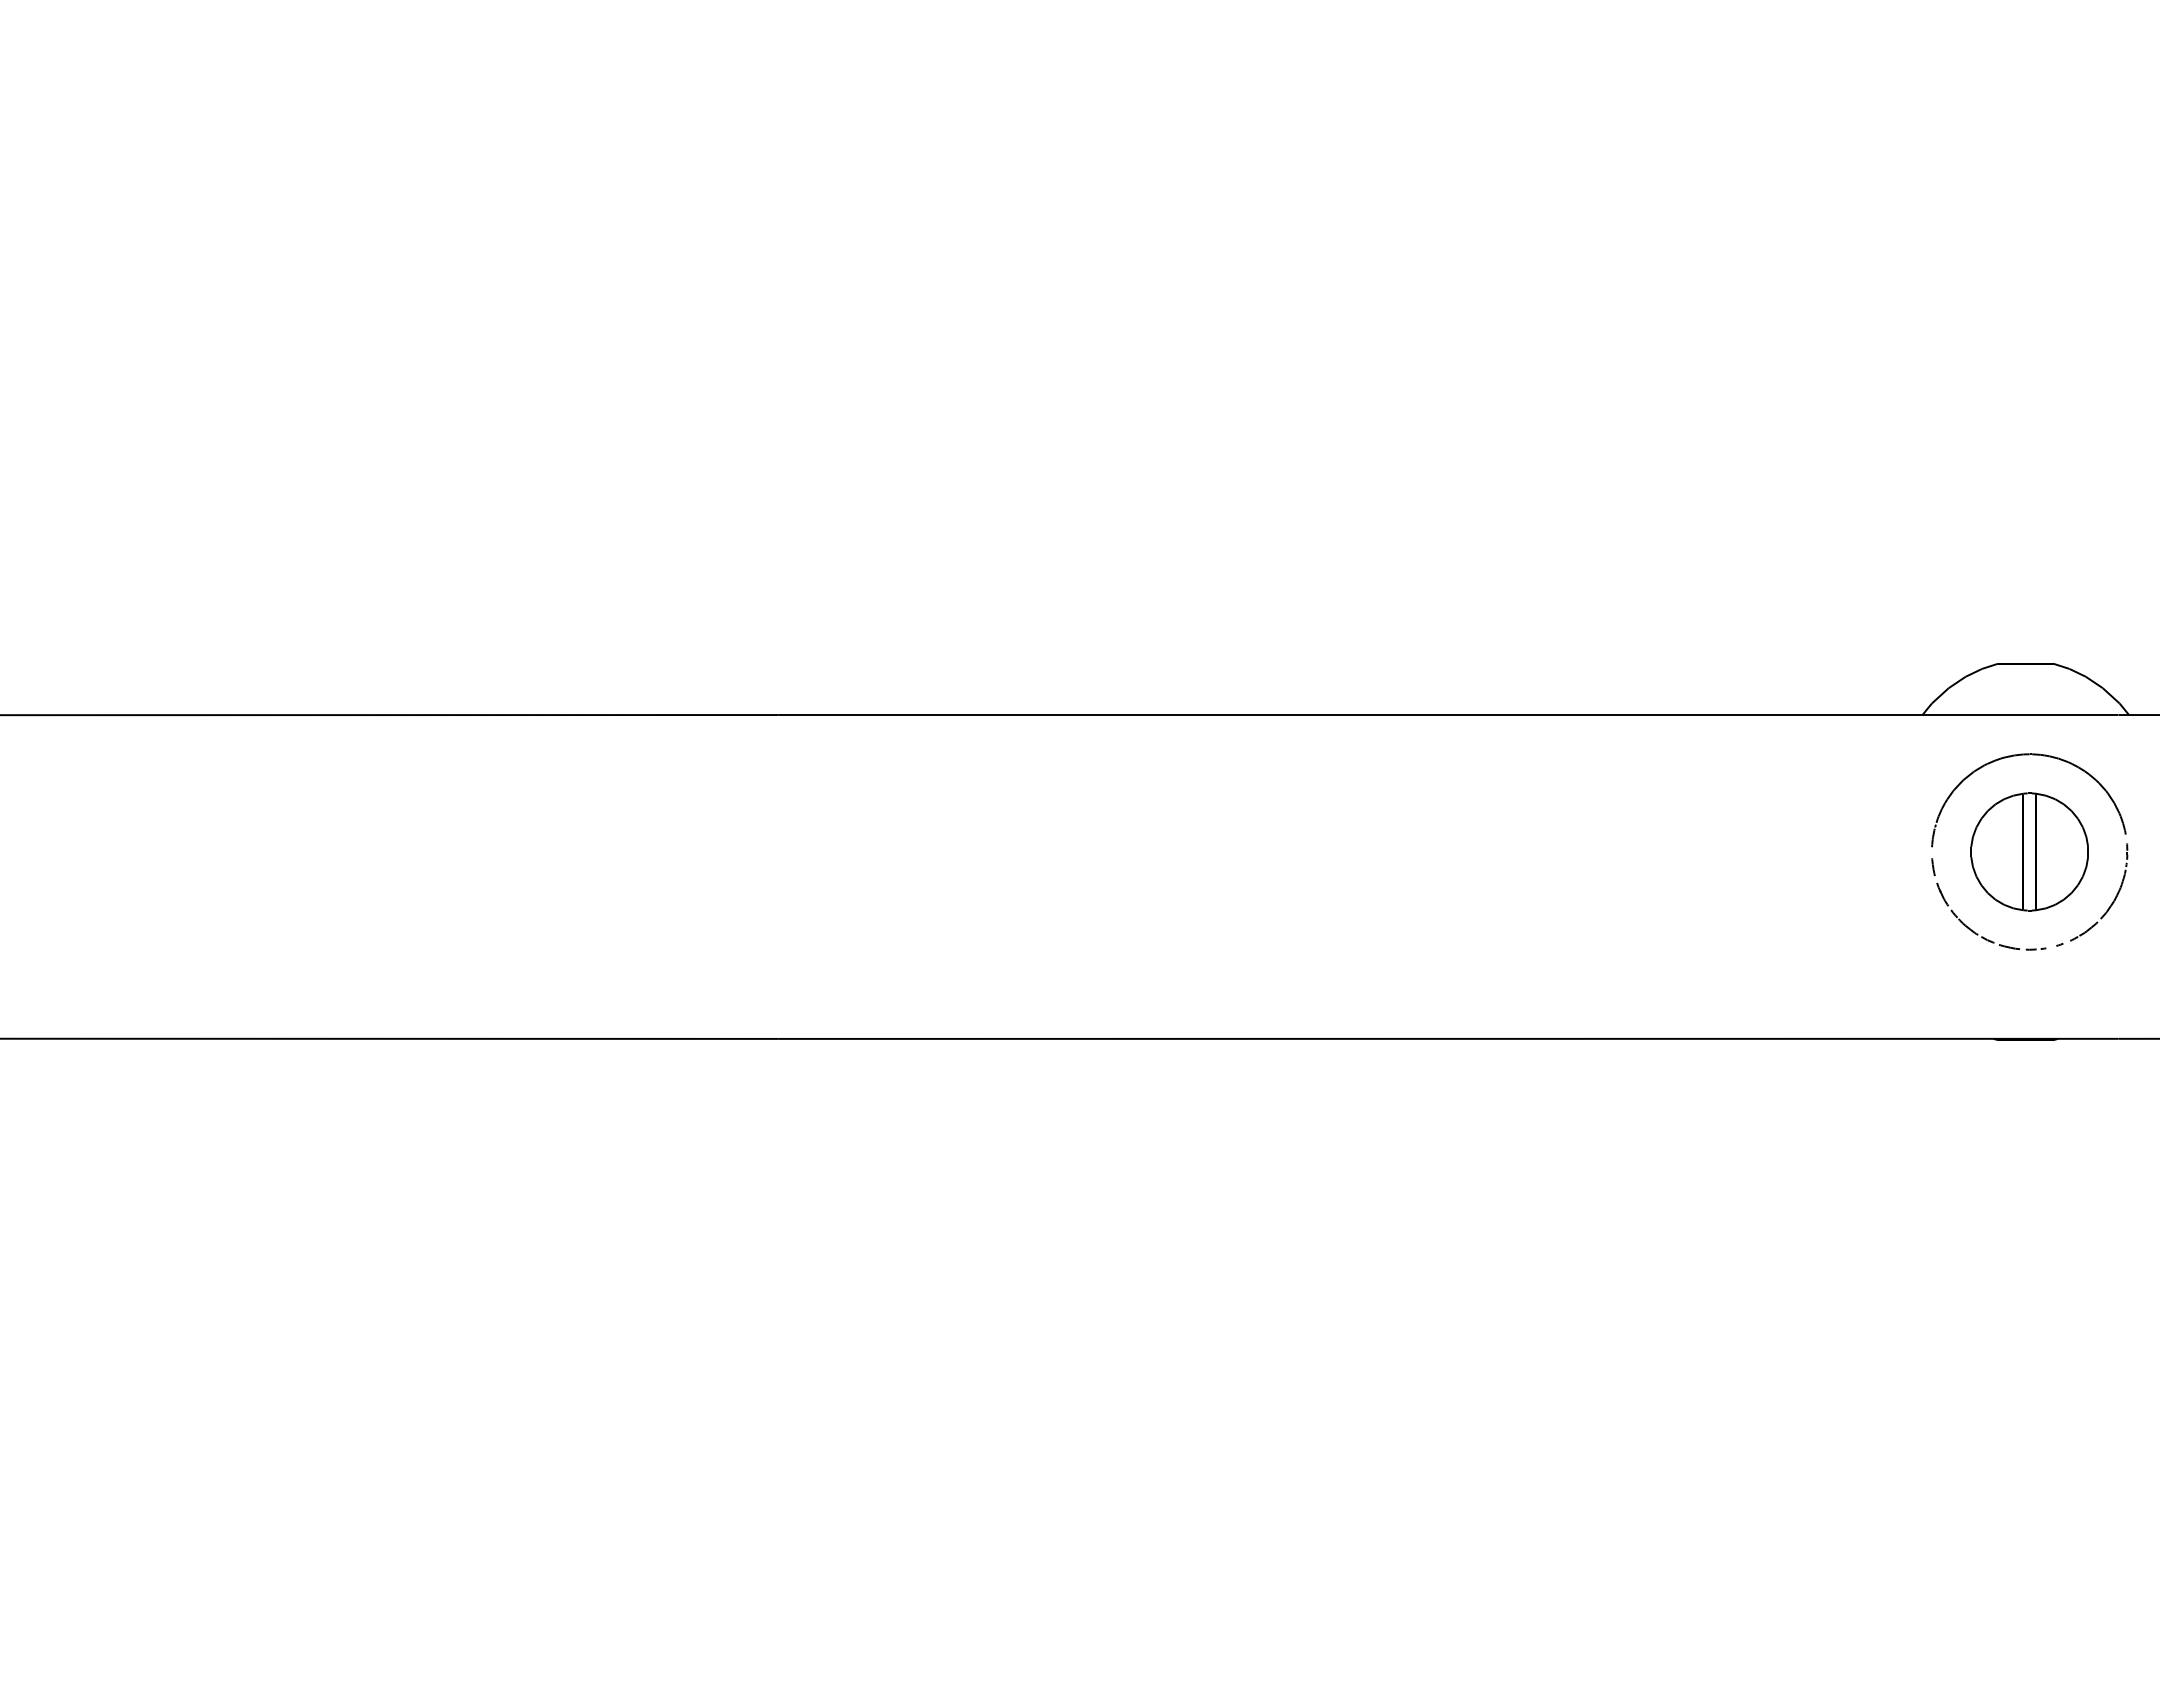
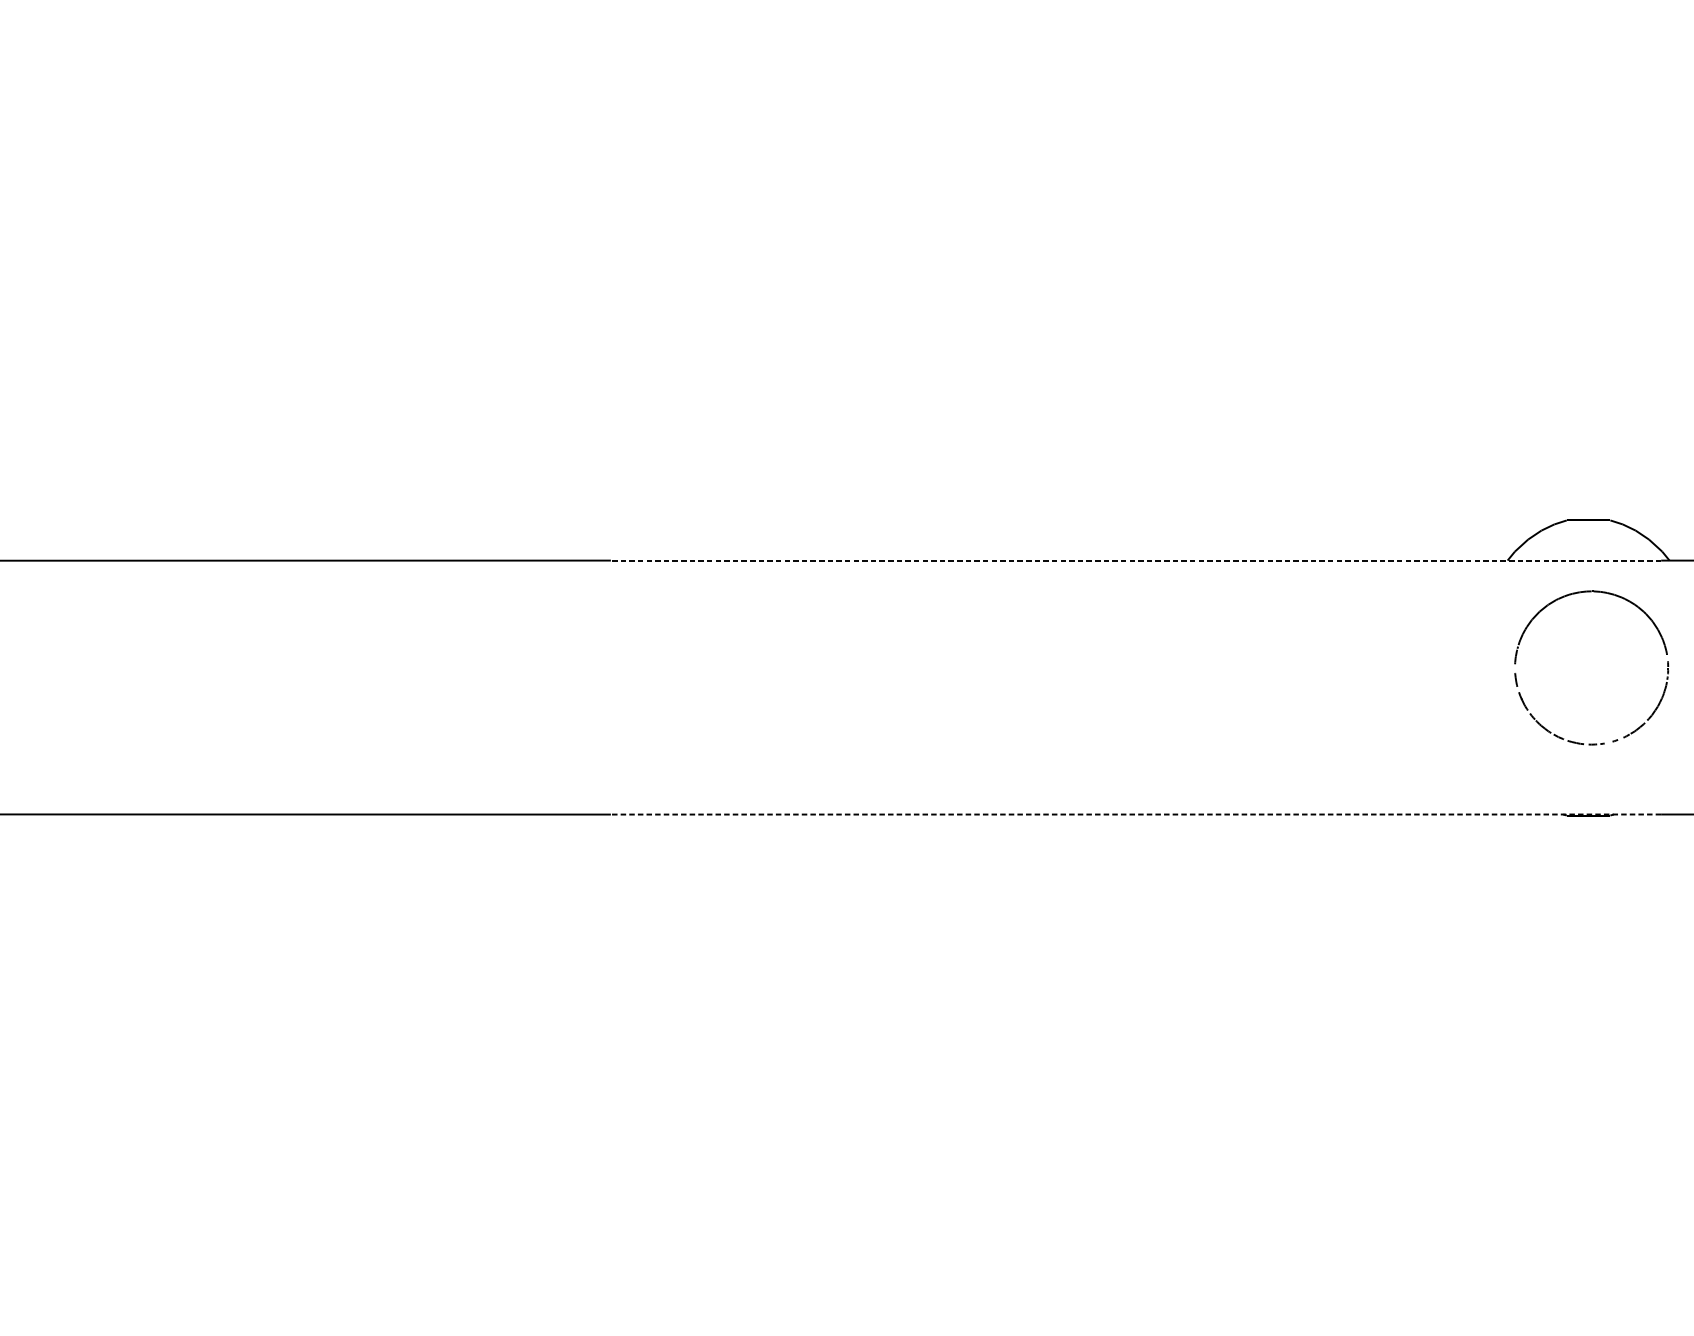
line: (1448, 715) -> (1135, 560), solid -> dashed
part: (2029, 851) -> (1591, 667), removed
line: (1448, 1038) -> (1135, 814), solid -> dashed

